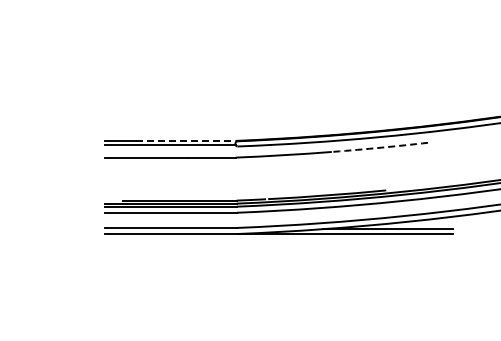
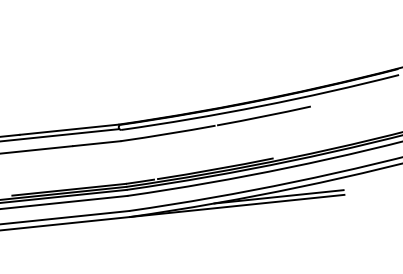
line: (185, 140) -> (68, 129), dashed -> solid
arc: (381, 147) -> (264, 116), dashed -> solid

